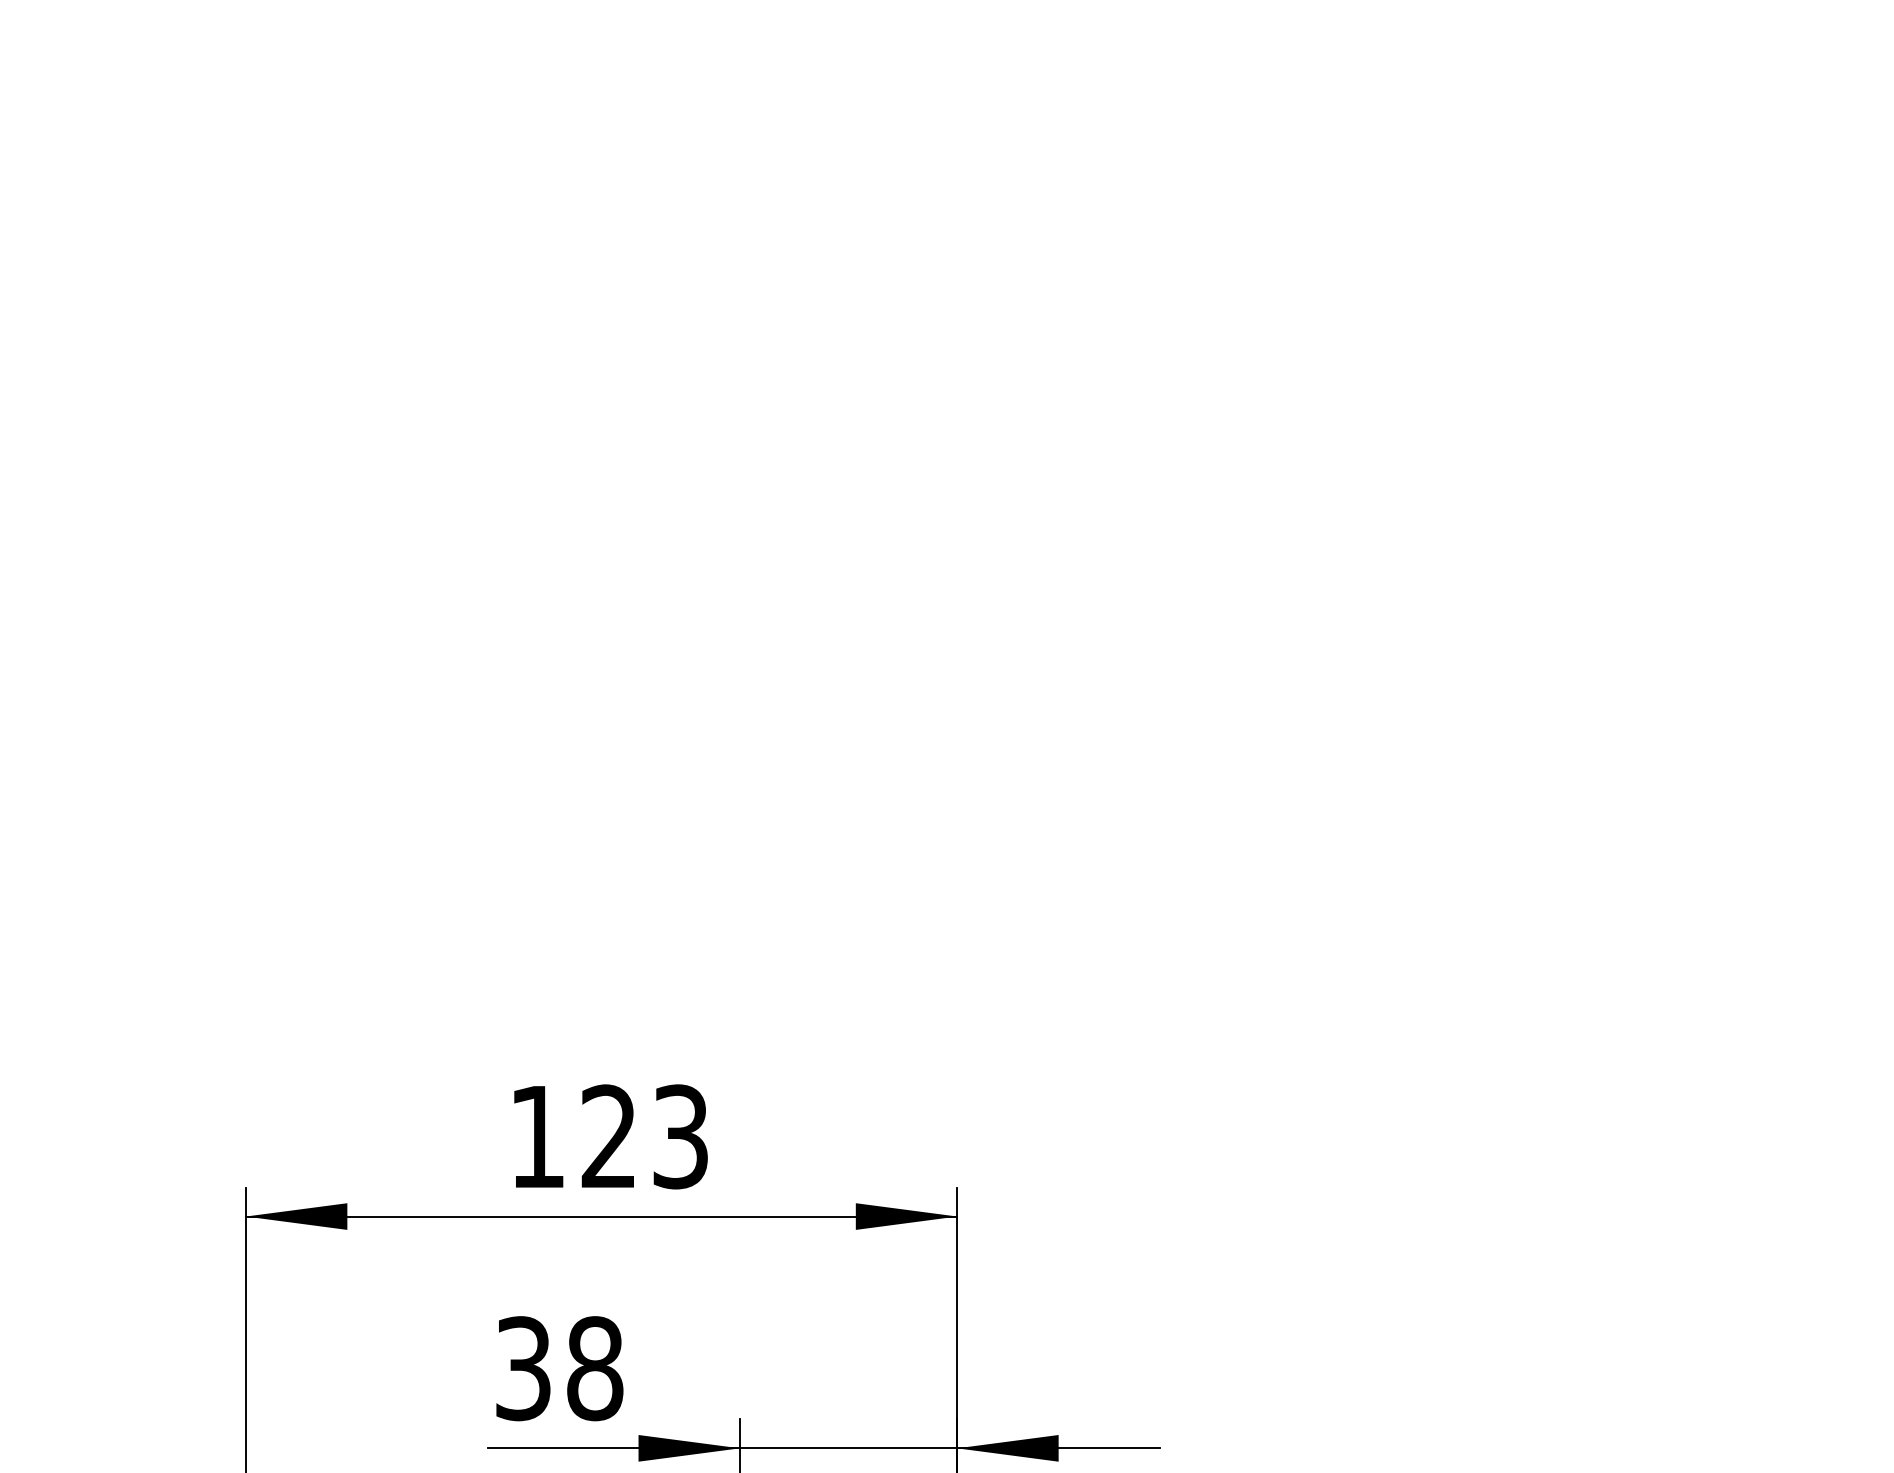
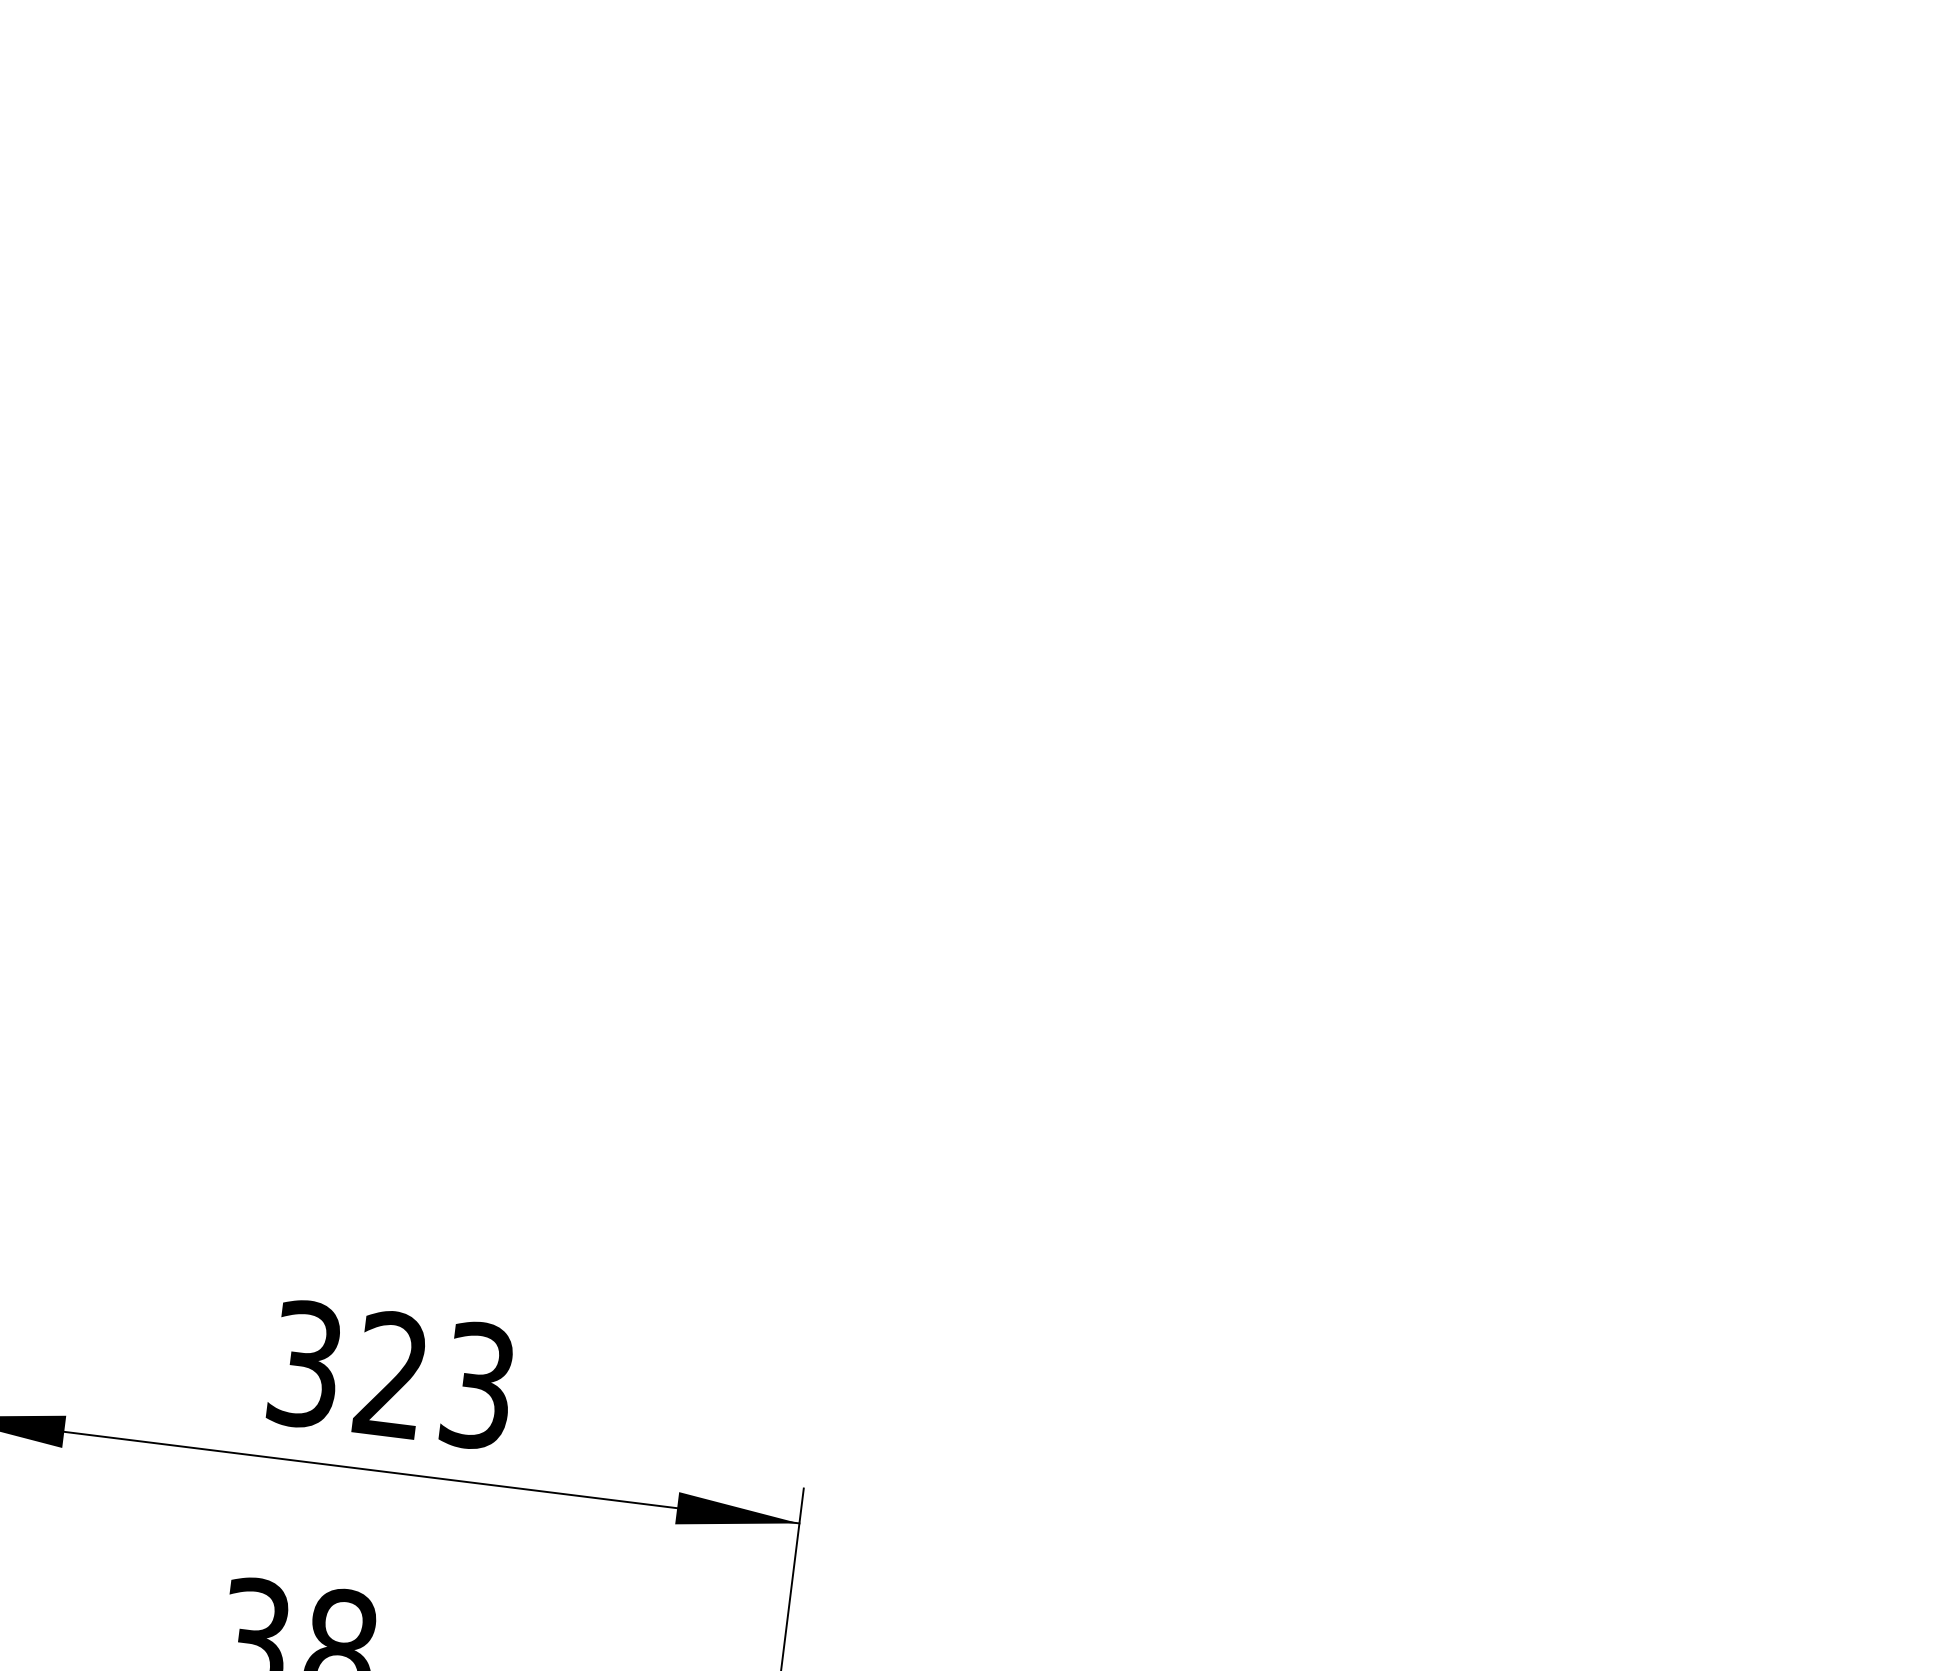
text: (537, 1136) -> (305, 1363), 123 -> 323

